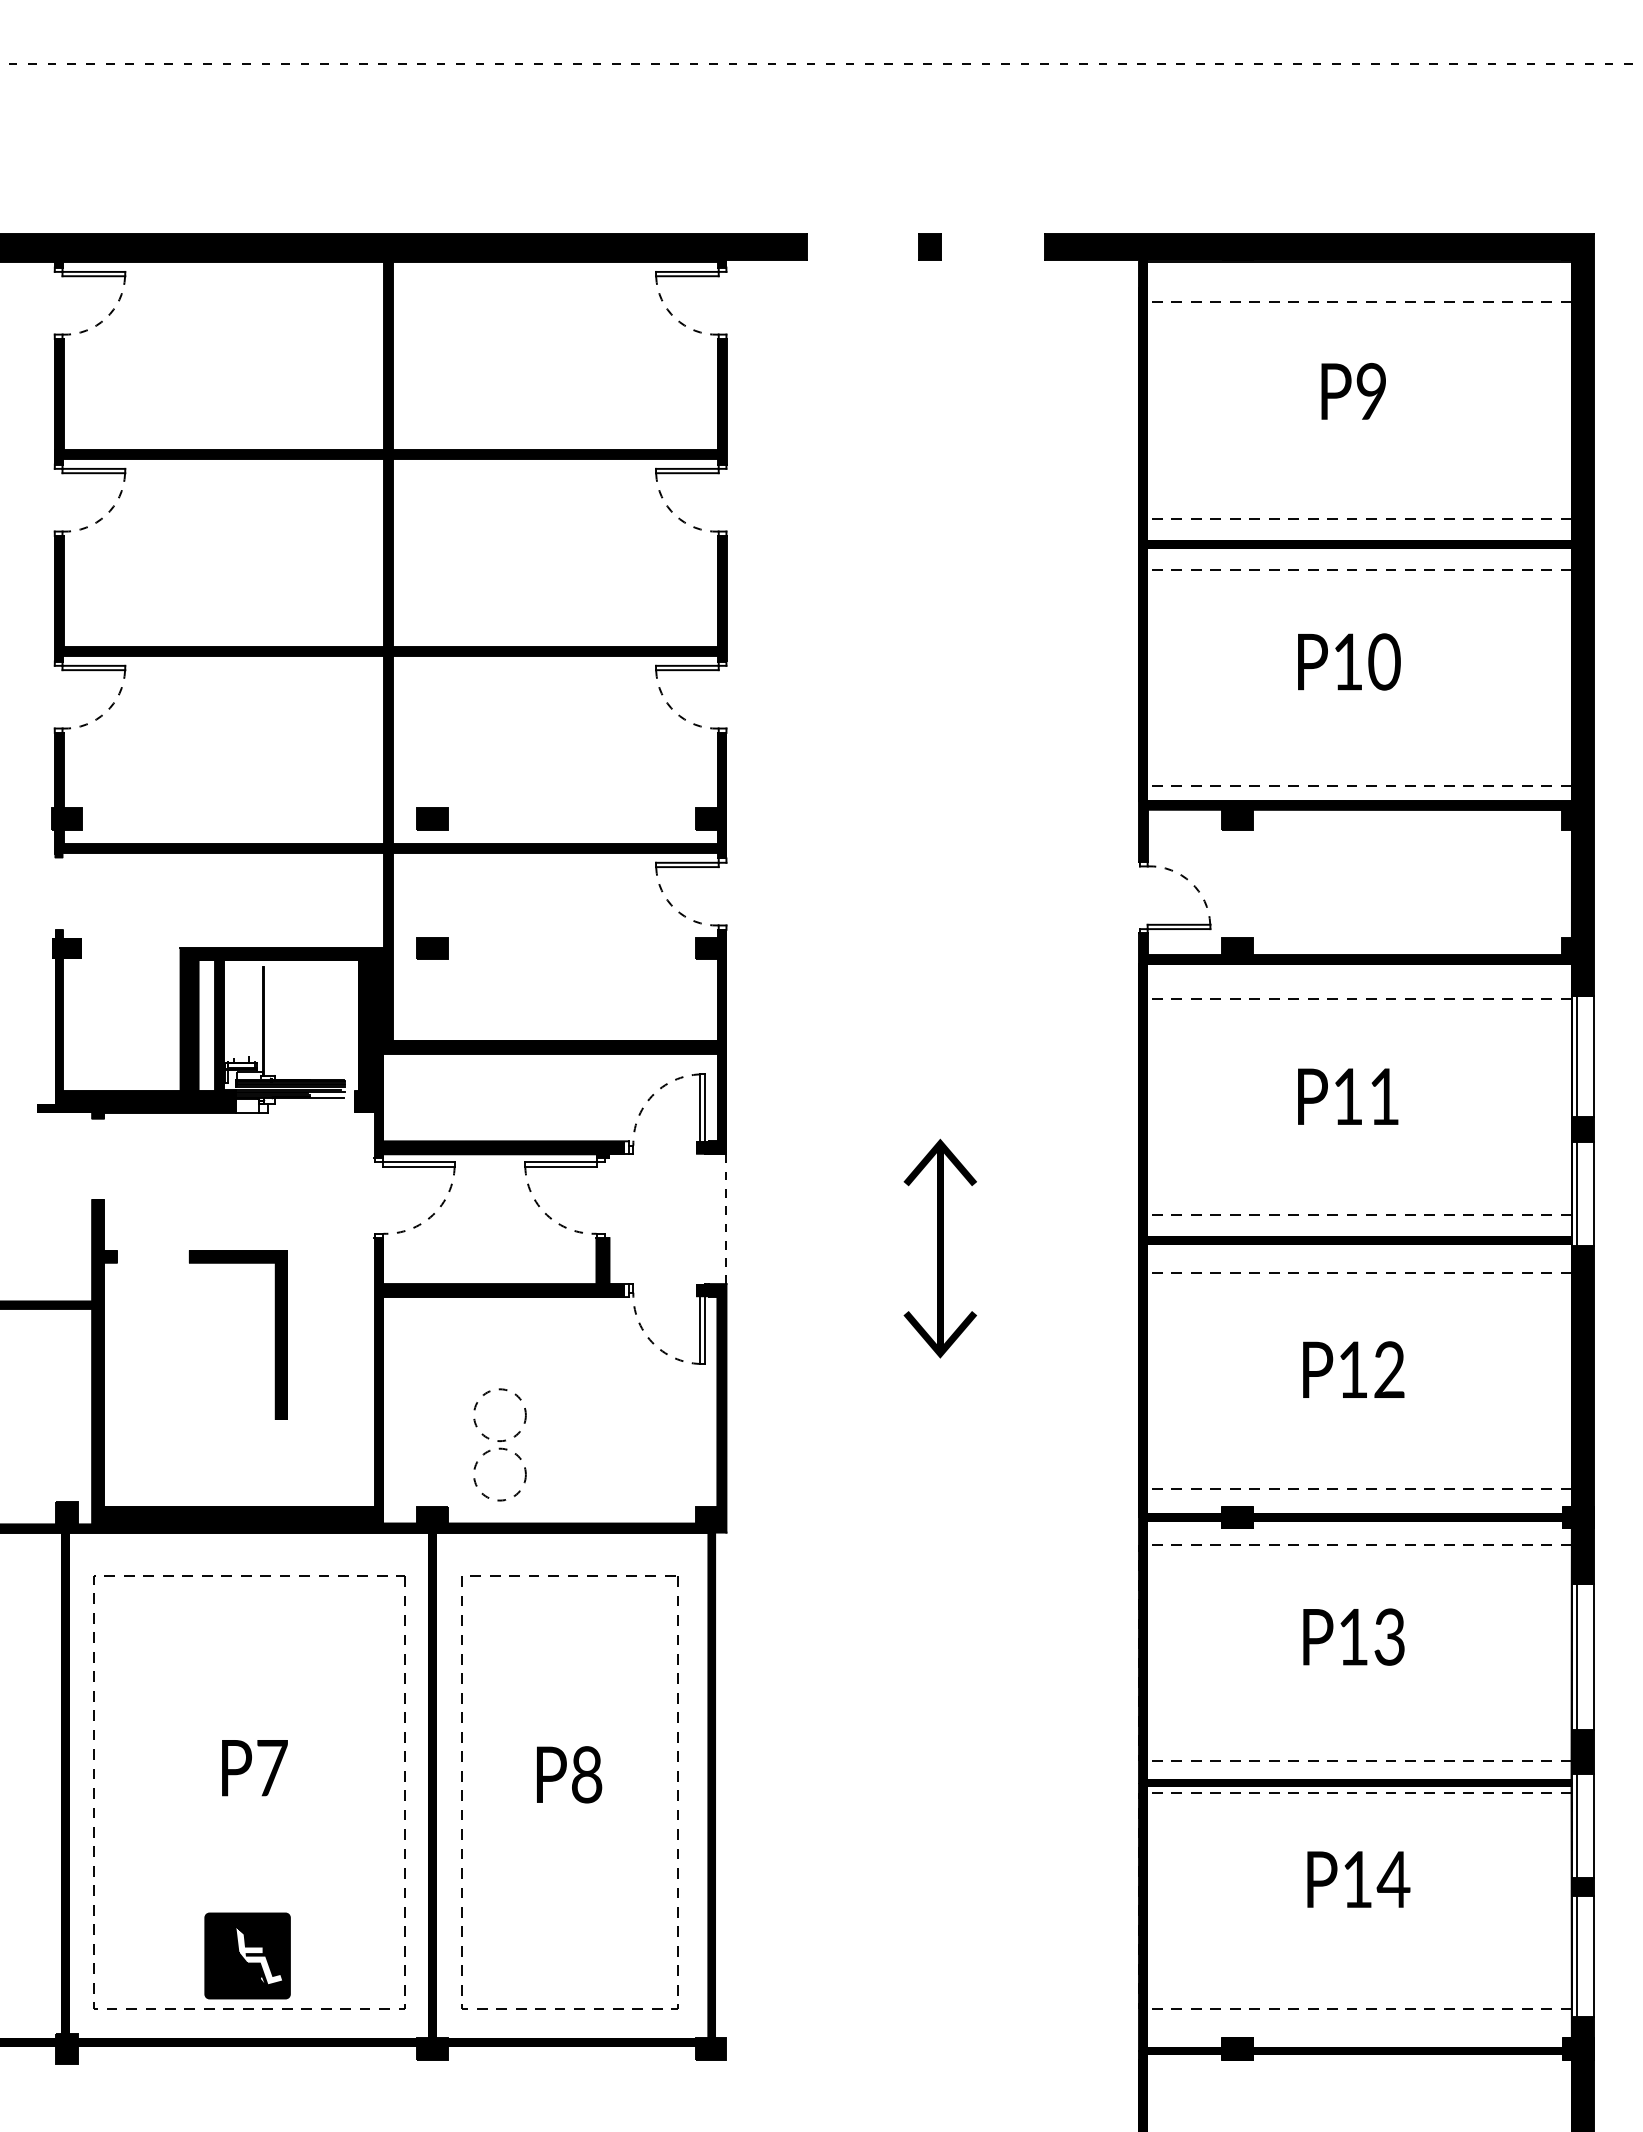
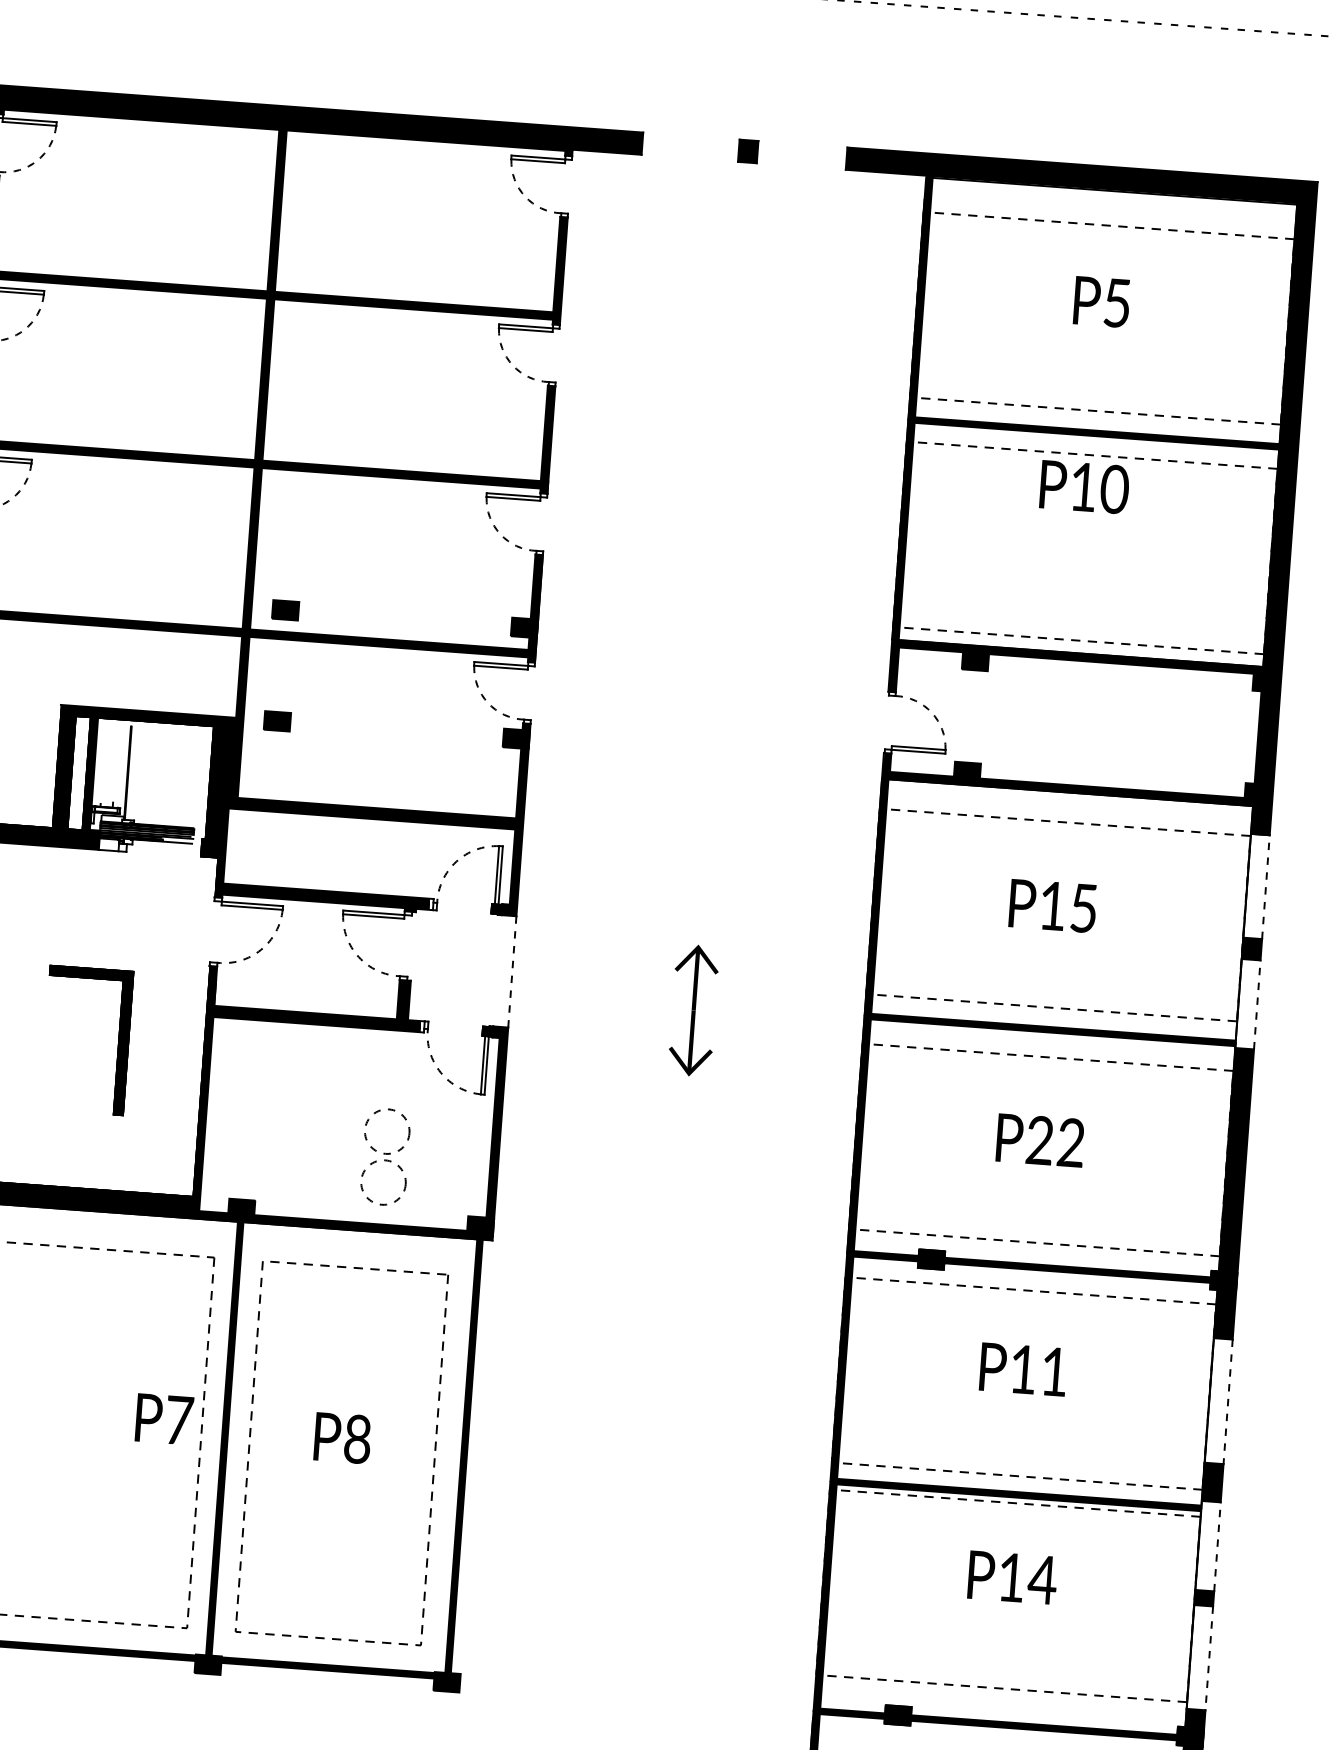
text: (1370, 391) -> (1116, 303), P9 -> P5
text: (1349, 661) -> (1084, 486), moved
line: (1576, 1056) -> (1251, 885), removed
line: (1593, 1056) -> (1265, 887), solid -> dashed
text: (1384, 1096) -> (1084, 908), P11 -> P15
line: (1576, 1193) -> (1242, 1003), removed
line: (1593, 1194) -> (1257, 1005), solid -> dashed
part: (939, 1248) -> (693, 1010), size x0.7
text: (1352, 1369) -> (1039, 1140), P12 -> P22
part: (499, 1444) -> (385, 1156), moved
text: (1389, 1636) -> (1054, 1371), P13 -> P11
line: (1576, 1656) -> (1213, 1400), removed
line: (1593, 1657) -> (1227, 1402), solid -> dashed
text: (254, 1768) -> (164, 1419), moved
line: (1576, 1826) -> (1202, 1545), removed
line: (1593, 1826) -> (1217, 1546), solid -> dashed
part: (247, 1955) -> (55, 1572), removed
line: (1576, 1955) -> (1194, 1656), removed
line: (1593, 1956) -> (1209, 1658), solid -> dashed

